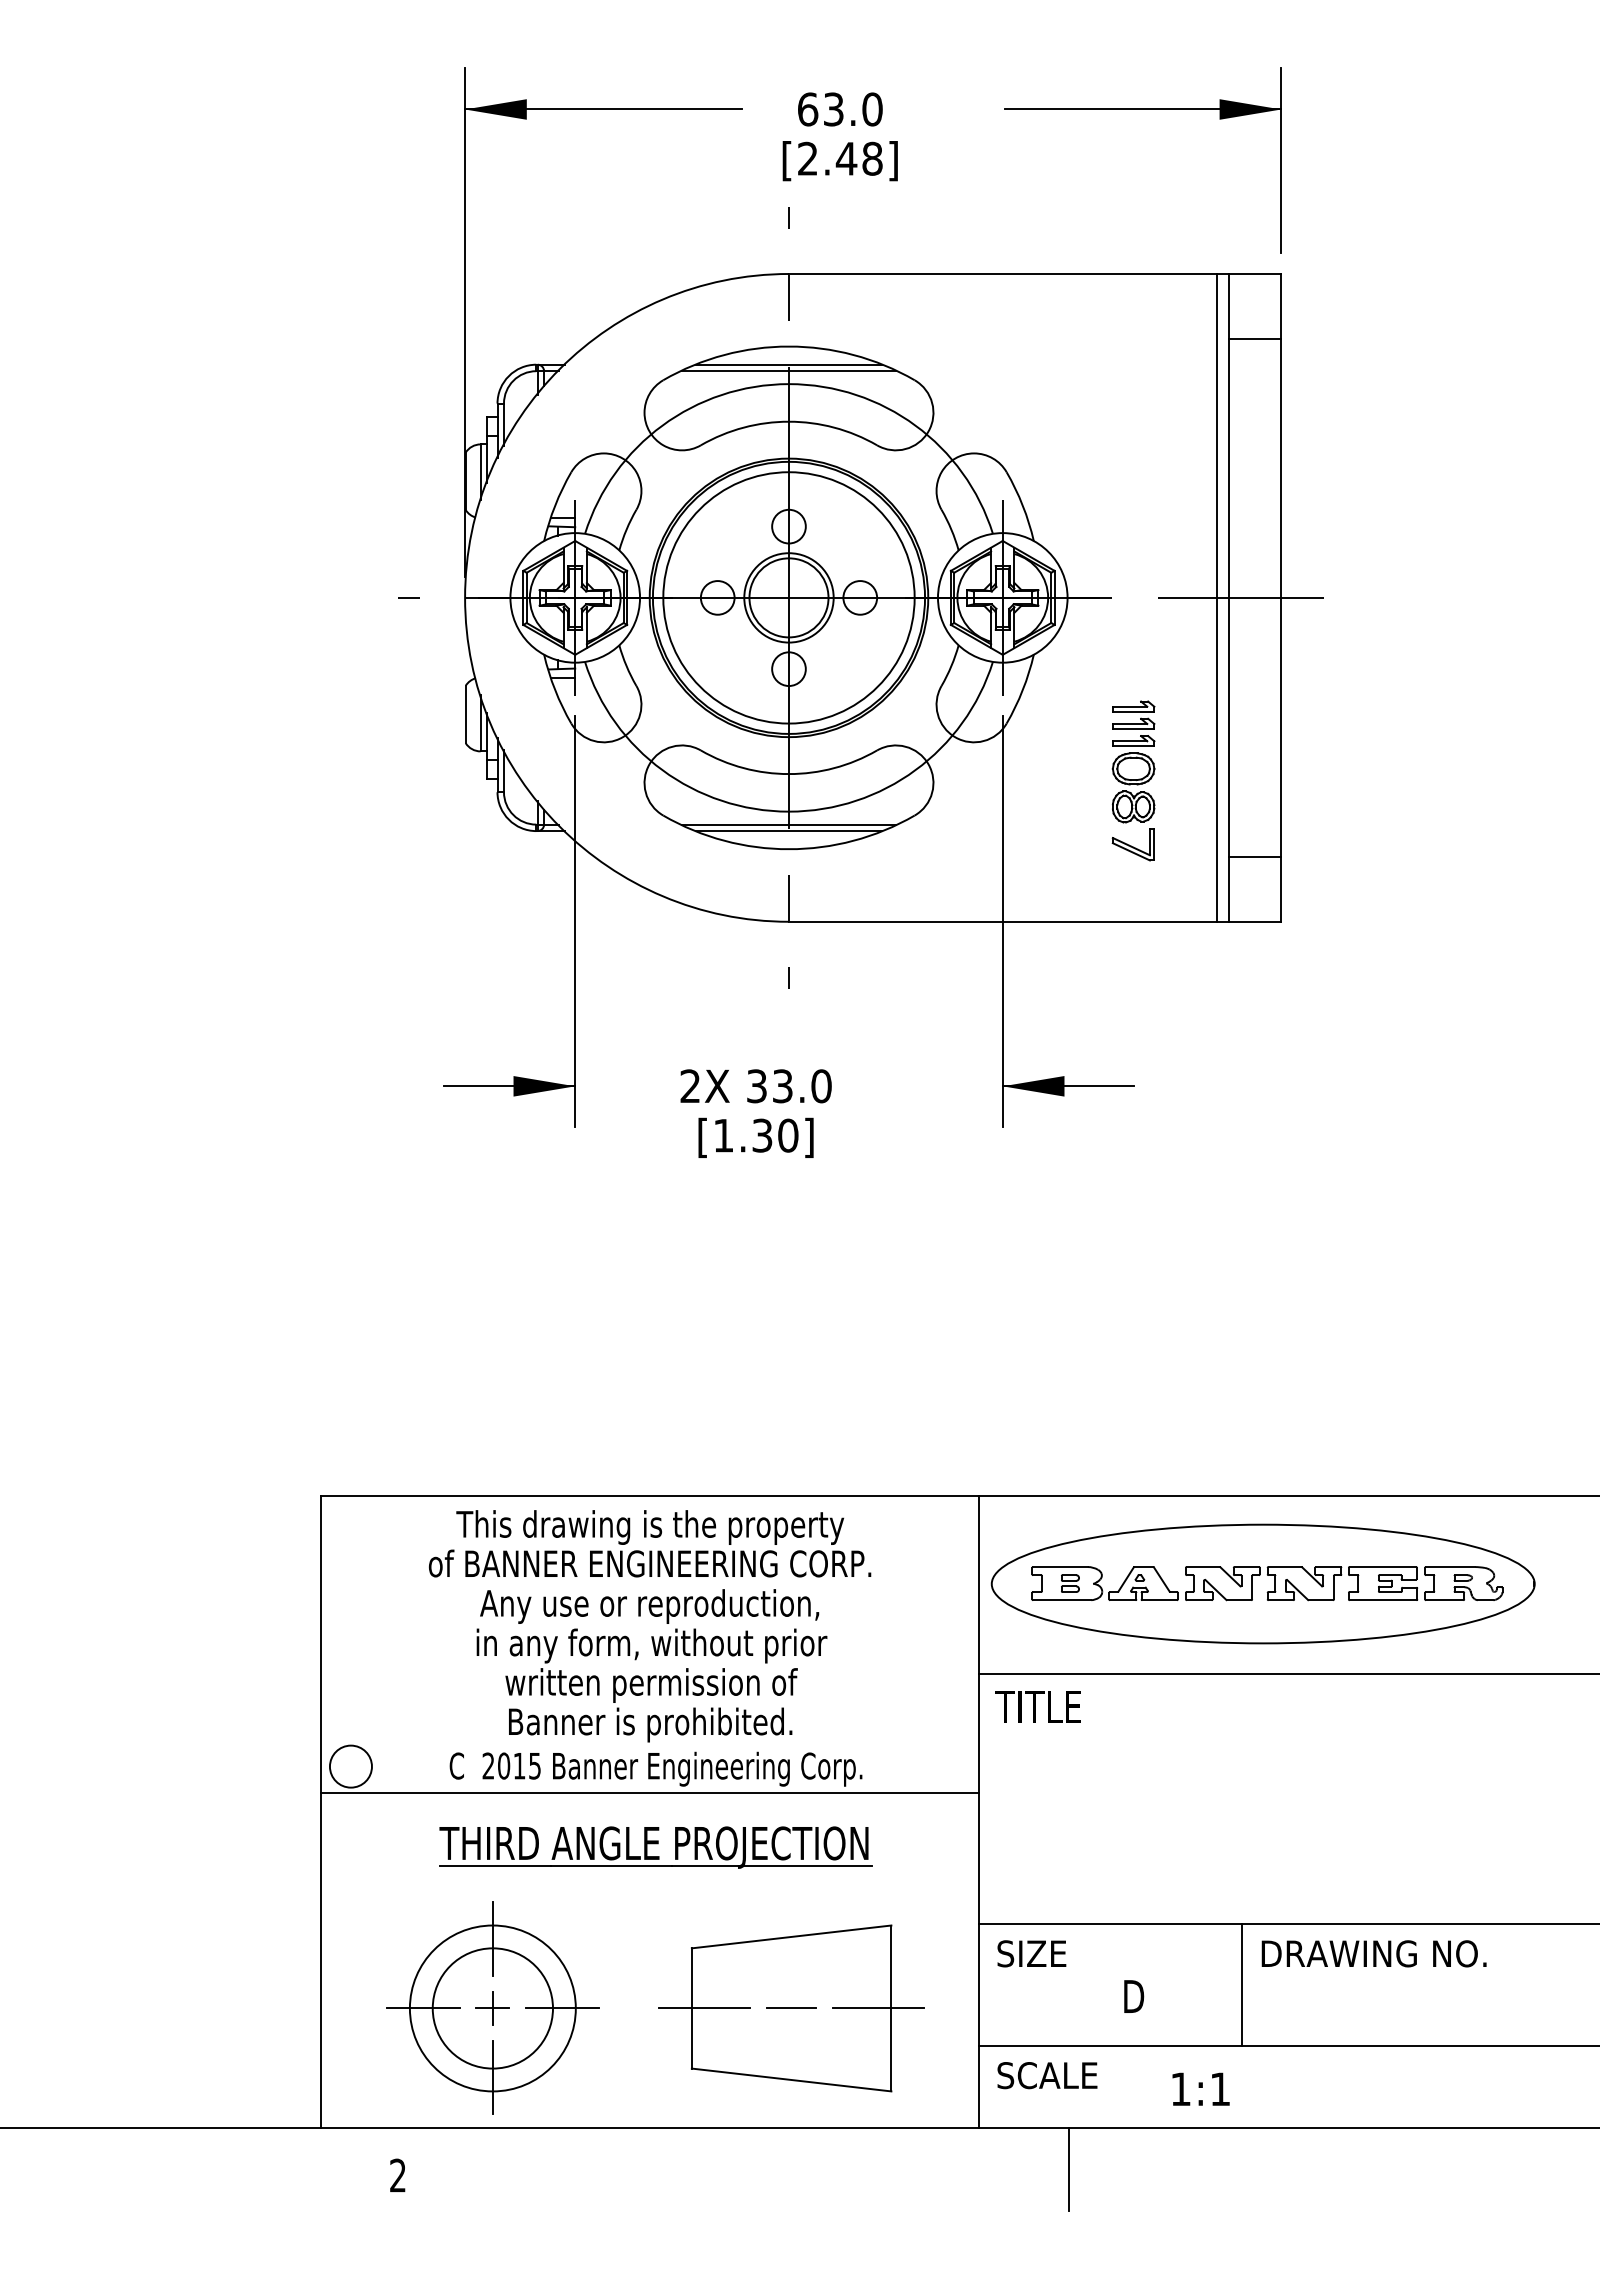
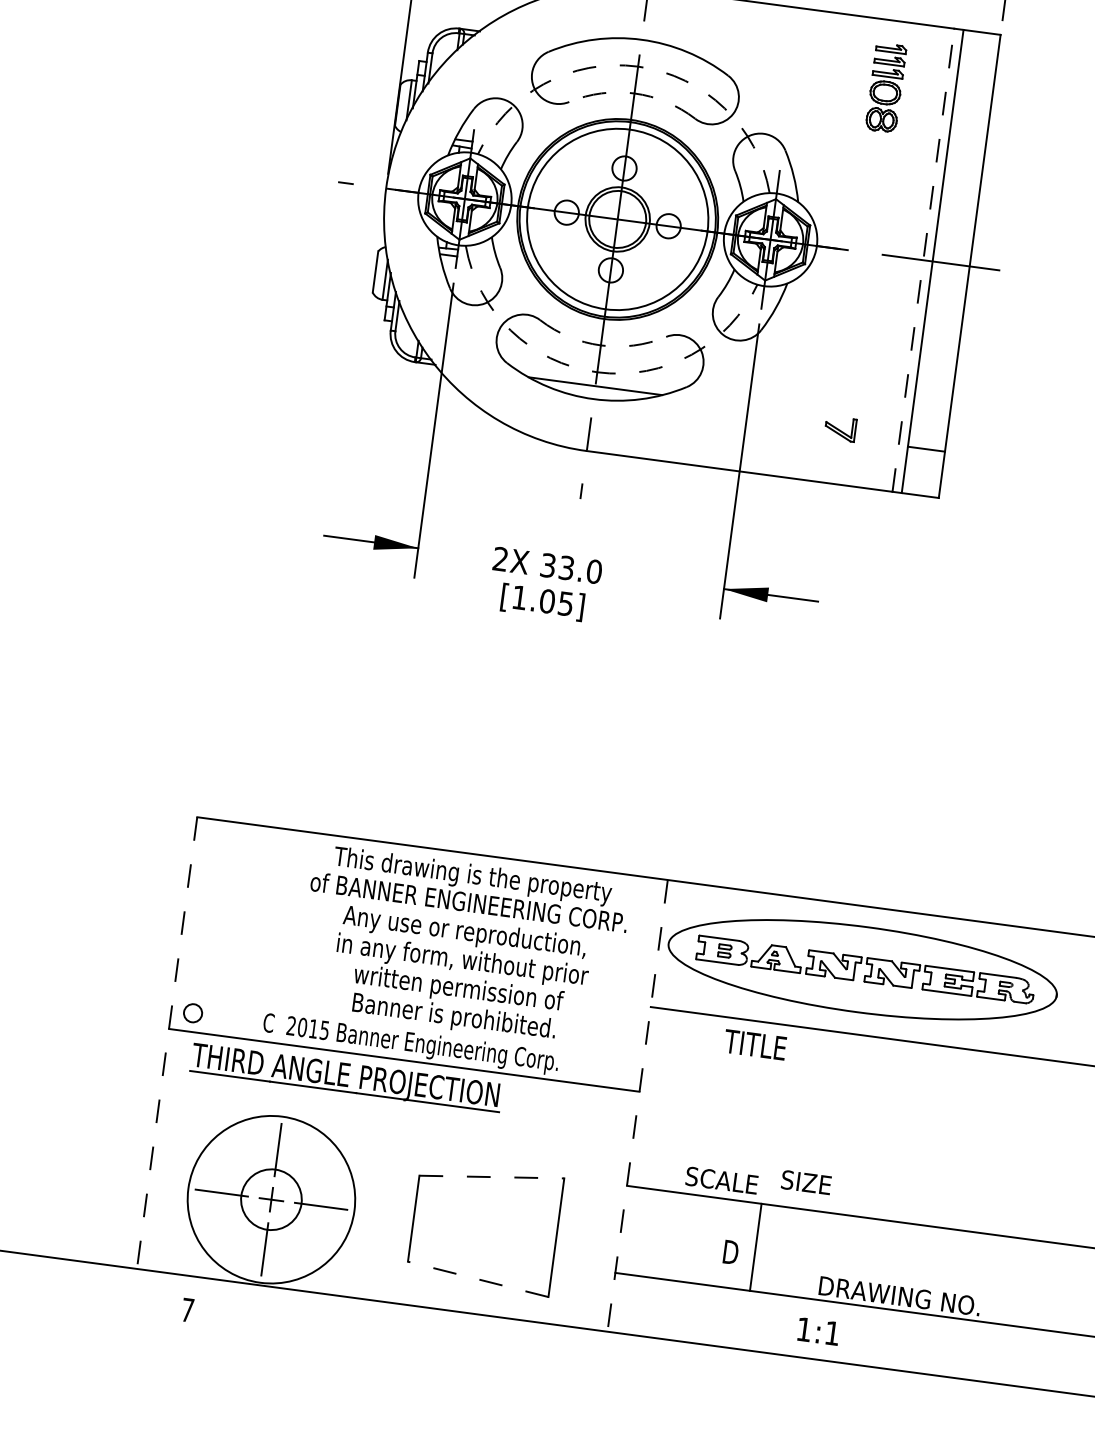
line: (1255, 338) -> (976, 78), removed
line: (788, 364) -> (639, 52), removed
line: (788, 371) -> (638, 57), removed
arc: (788, 384) -> (637, 66), solid -> dashed
arc: (788, 421) -> (634, 93), solid -> dashed
line: (1216, 597) -> (923, 259), solid -> dashed
part: (1133, 761) -> (886, 87), moved
arc: (788, 774) -> (600, 345), solid -> dashed
arc: (788, 811) -> (597, 372), solid -> dashed
line: (788, 824) -> (595, 381), removed
text: (775, 1135) -> (556, 602), [1.30] -> [1.05]
text: (650, 1626) -> (463, 947), moved
text: (1037, 1706) -> (754, 1044), moved
circle: (350, 1766) -> (192, 1013), size x0.6
line: (320, 1812) -> (166, 1043), solid -> dashed
line: (978, 1812) -> (637, 1105), solid -> dashed
part: (655, 1847) -> (346, 1078), moved
line: (792, 1936) -> (492, 1176), solid -> dashed
text: (1031, 1953) -> (806, 1182), moved
text: (1373, 1953) -> (899, 1295), moved
line: (1242, 1984) -> (756, 1246), moved
circle: (492, 2008) -> (271, 1199), size x0.7
circle: (492, 2008) -> (271, 1199), size x1.4
line: (704, 2008) -> (422, 1219), removed
line: (791, 2008) -> (484, 1228), removed
line: (878, 2008) -> (547, 1236), removed
text: (1047, 2075) -> (721, 1180), moved
line: (791, 2079) -> (478, 1278), solid -> dashed
text: (1200, 2088) -> (818, 1330), moved
line: (1069, 2169) -> (668, 1369), removed
text: (397, 2175) -> (187, 1310), 2 -> 7

